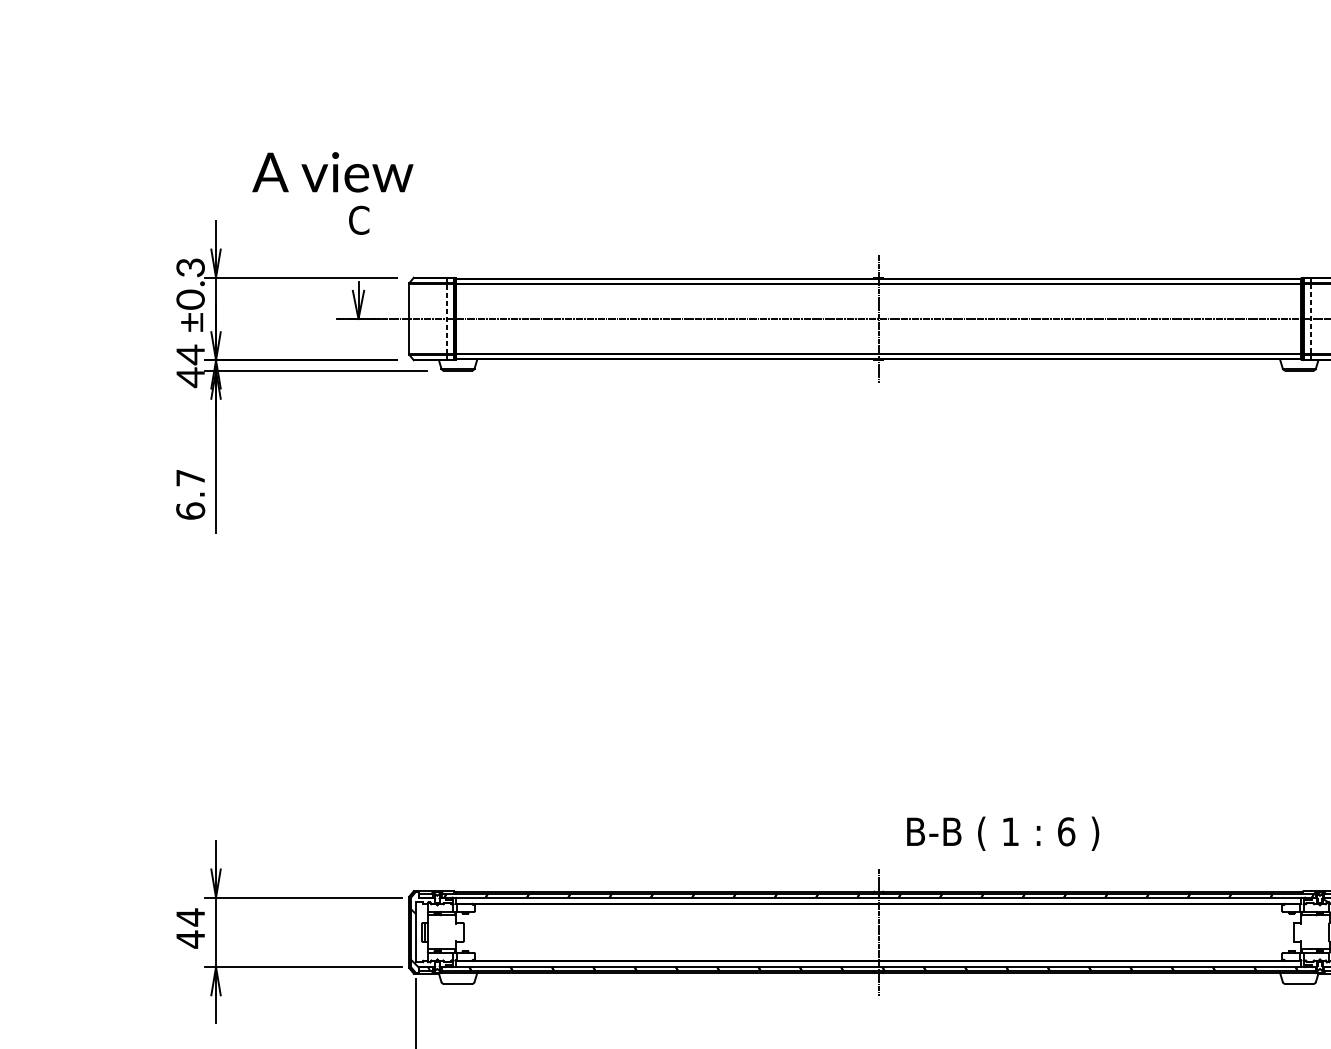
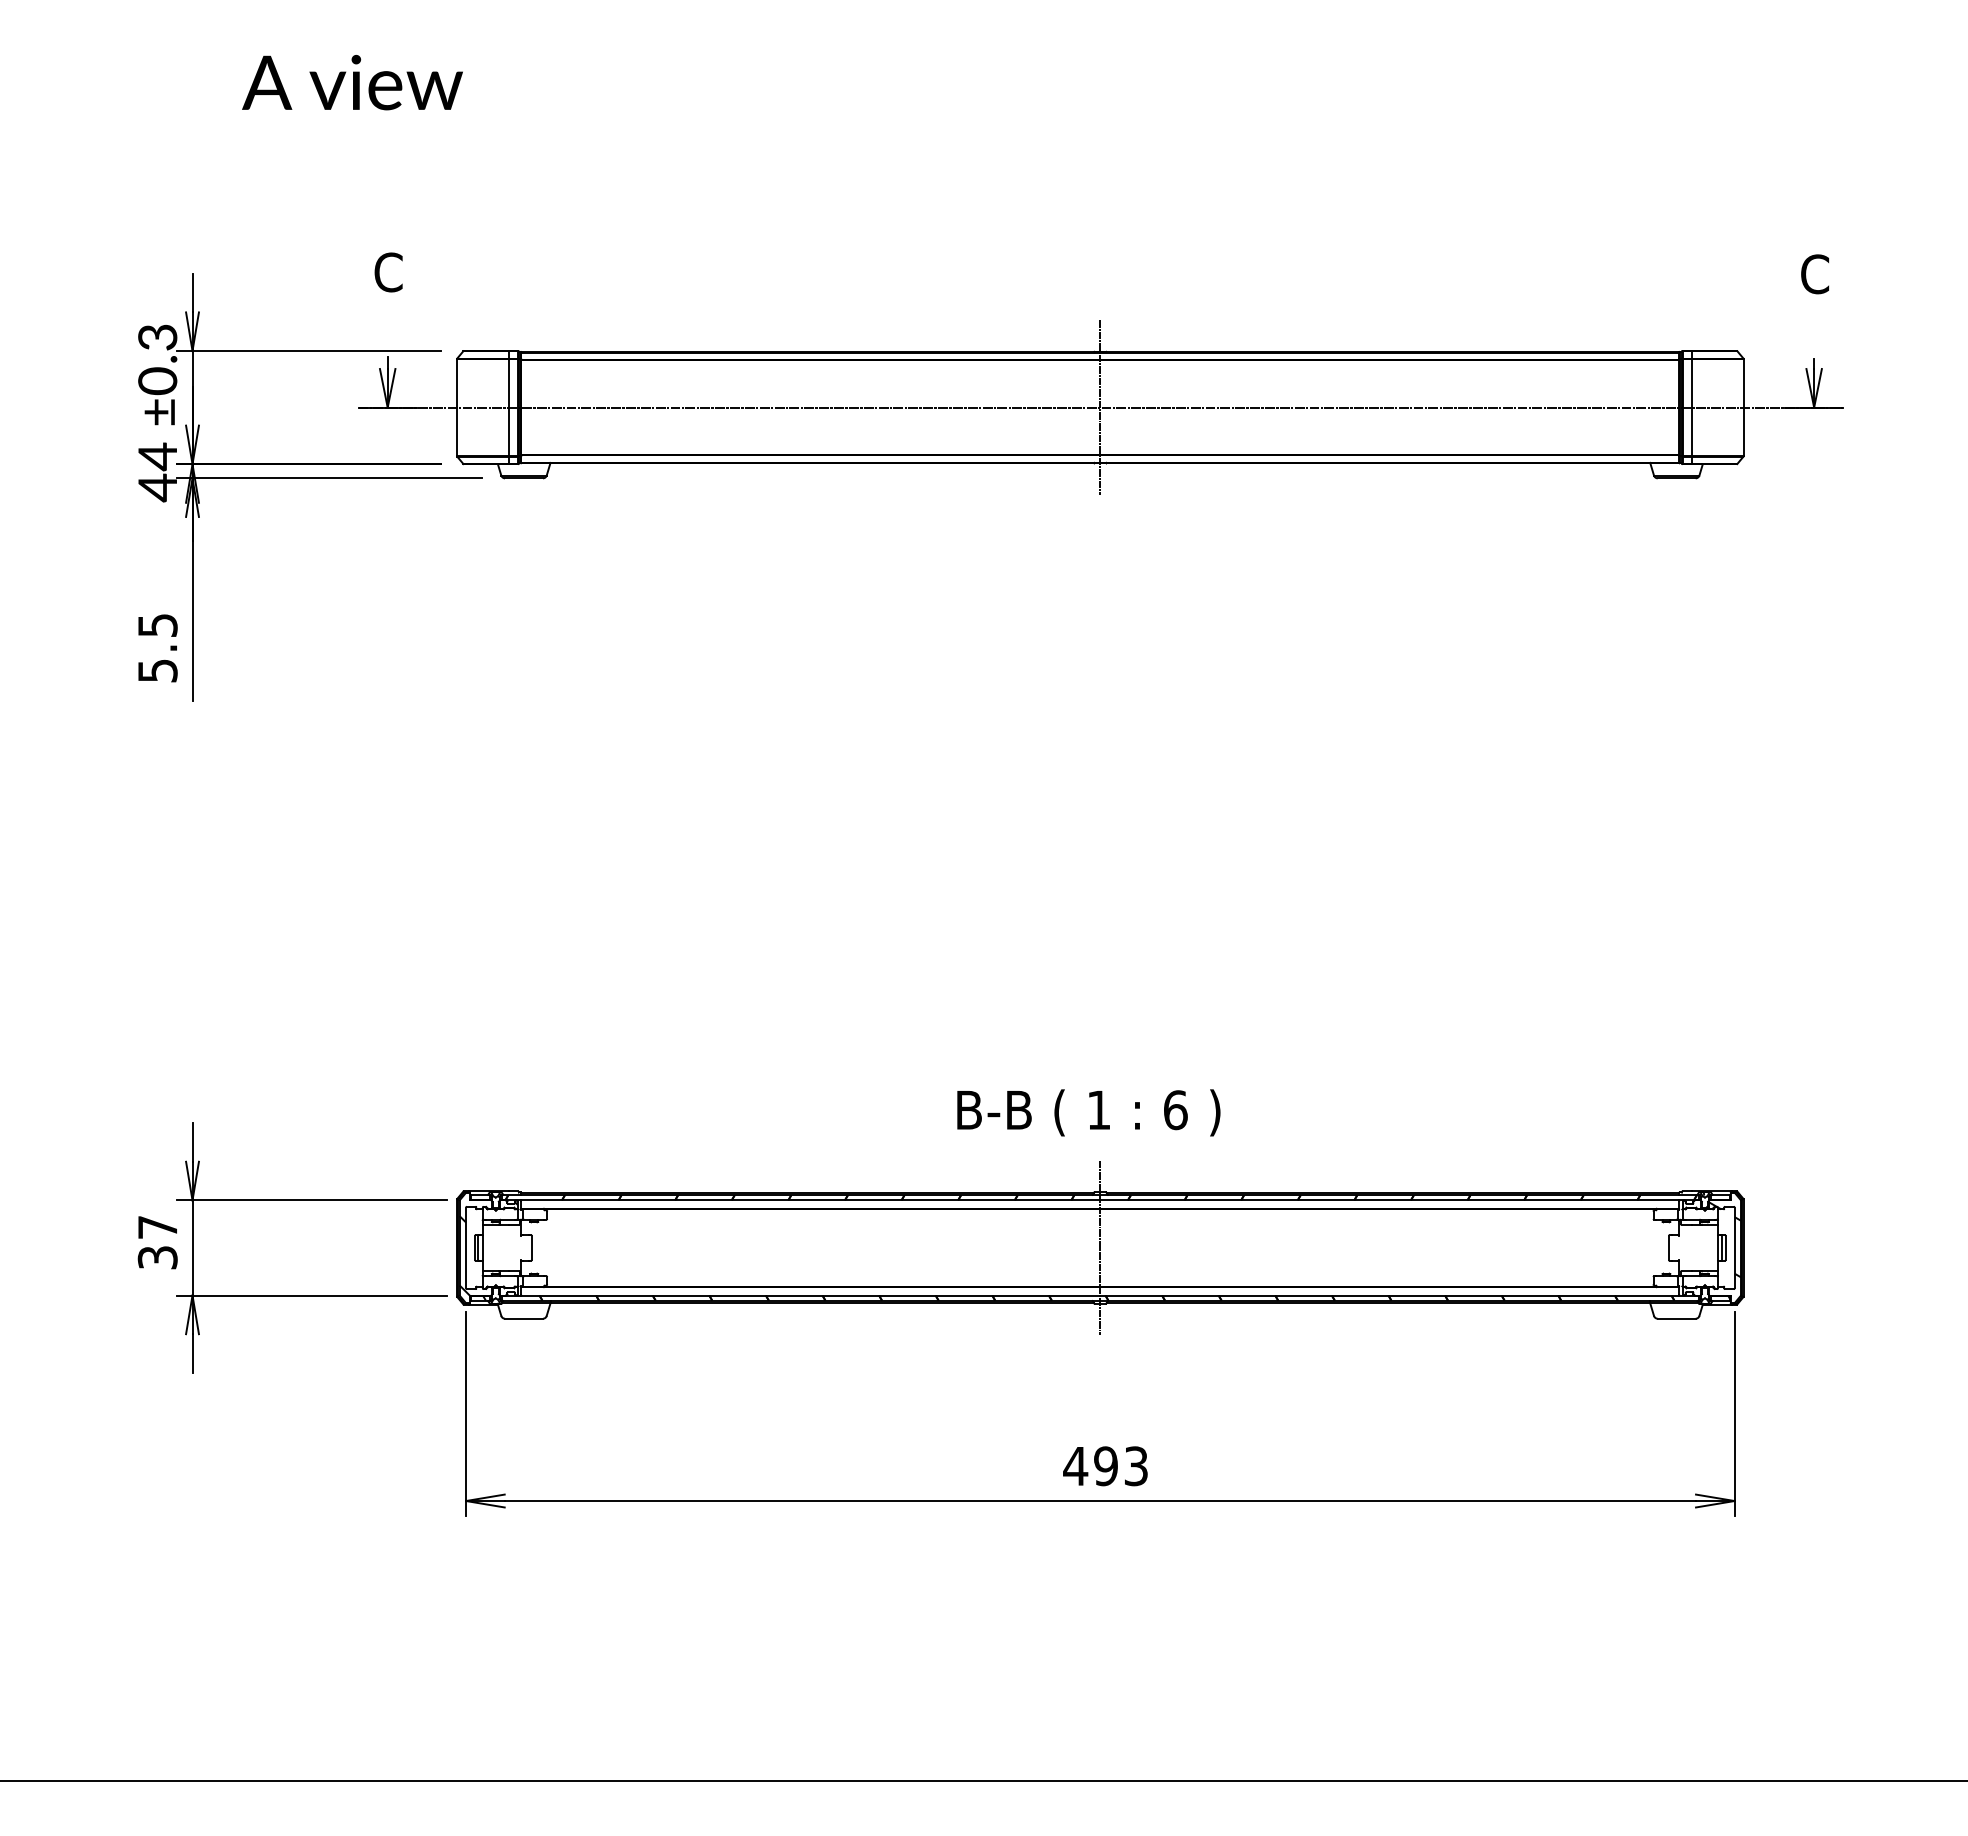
text: (332, 172) -> (352, 82), moved
line: (446, 318) -> (508, 407), dashed -> solid
line: (1310, 318) -> (1692, 407), dashed -> solid
text: (190, 494) -> (157, 648), 6.7 -> 5.5
text: (1002, 833) -> (1088, 1112), moved
text: (190, 928) -> (157, 1242), 44 -> 37

